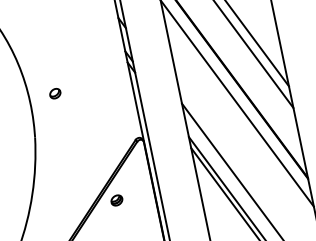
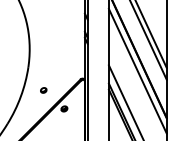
part: (54, 93) -> (43, 90), moved

